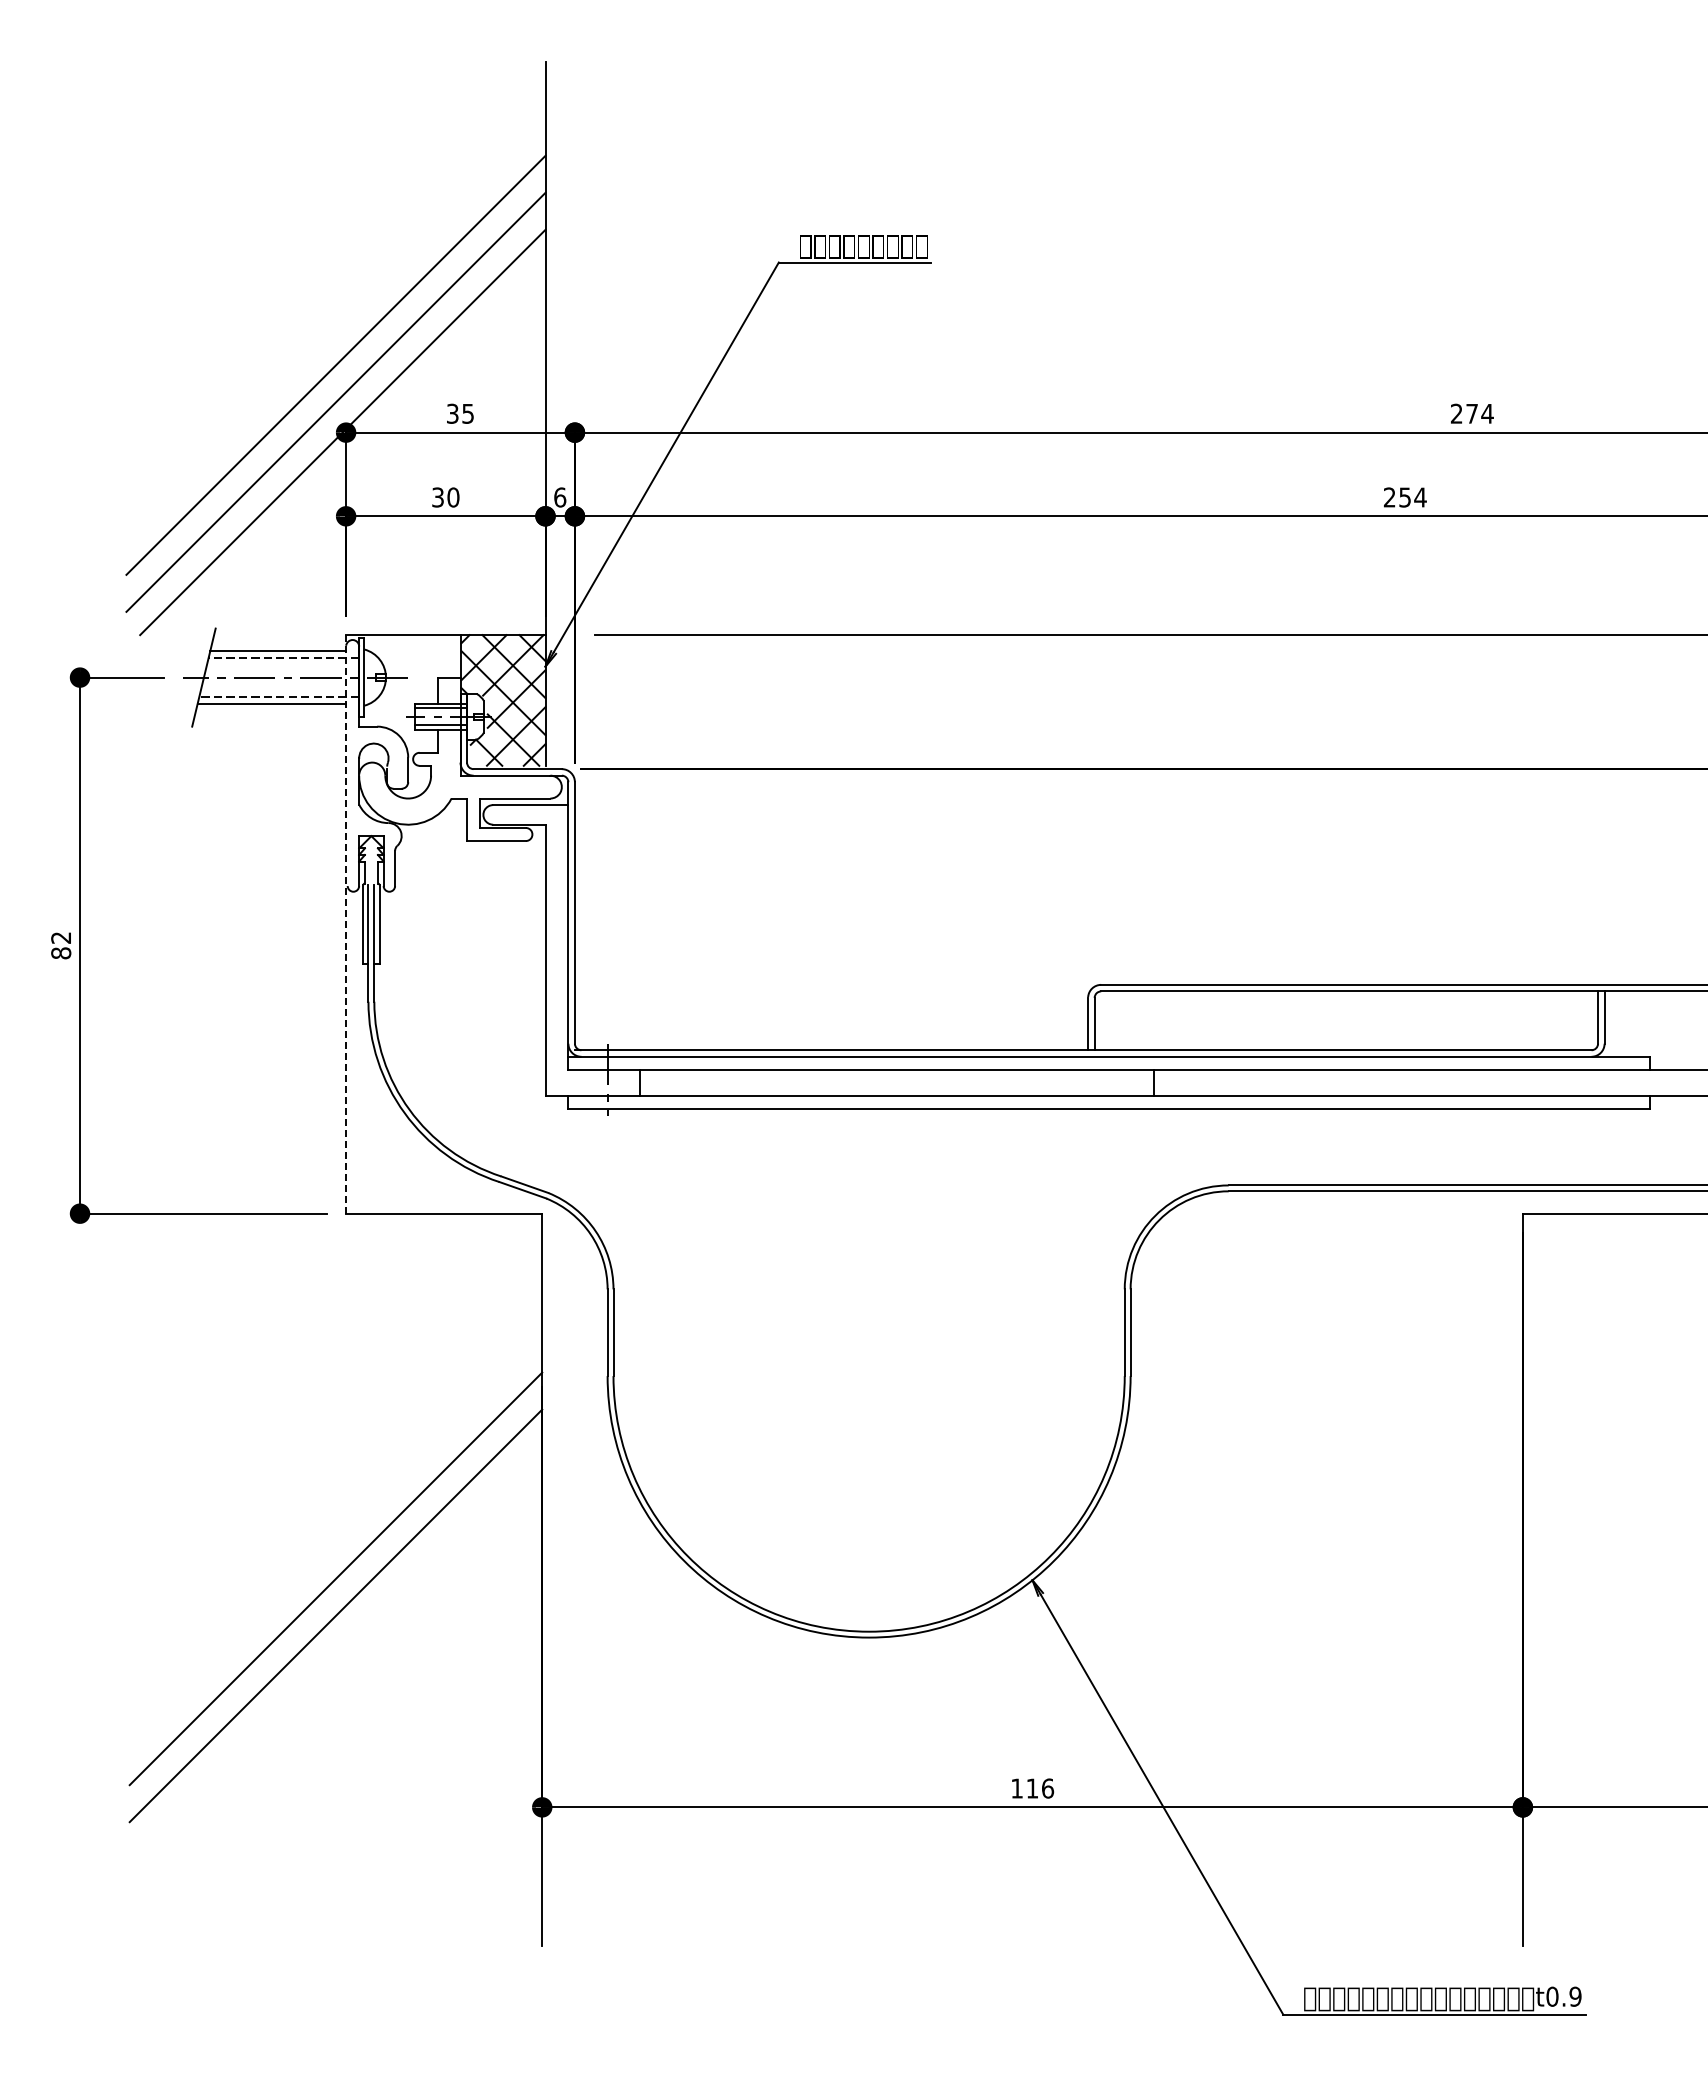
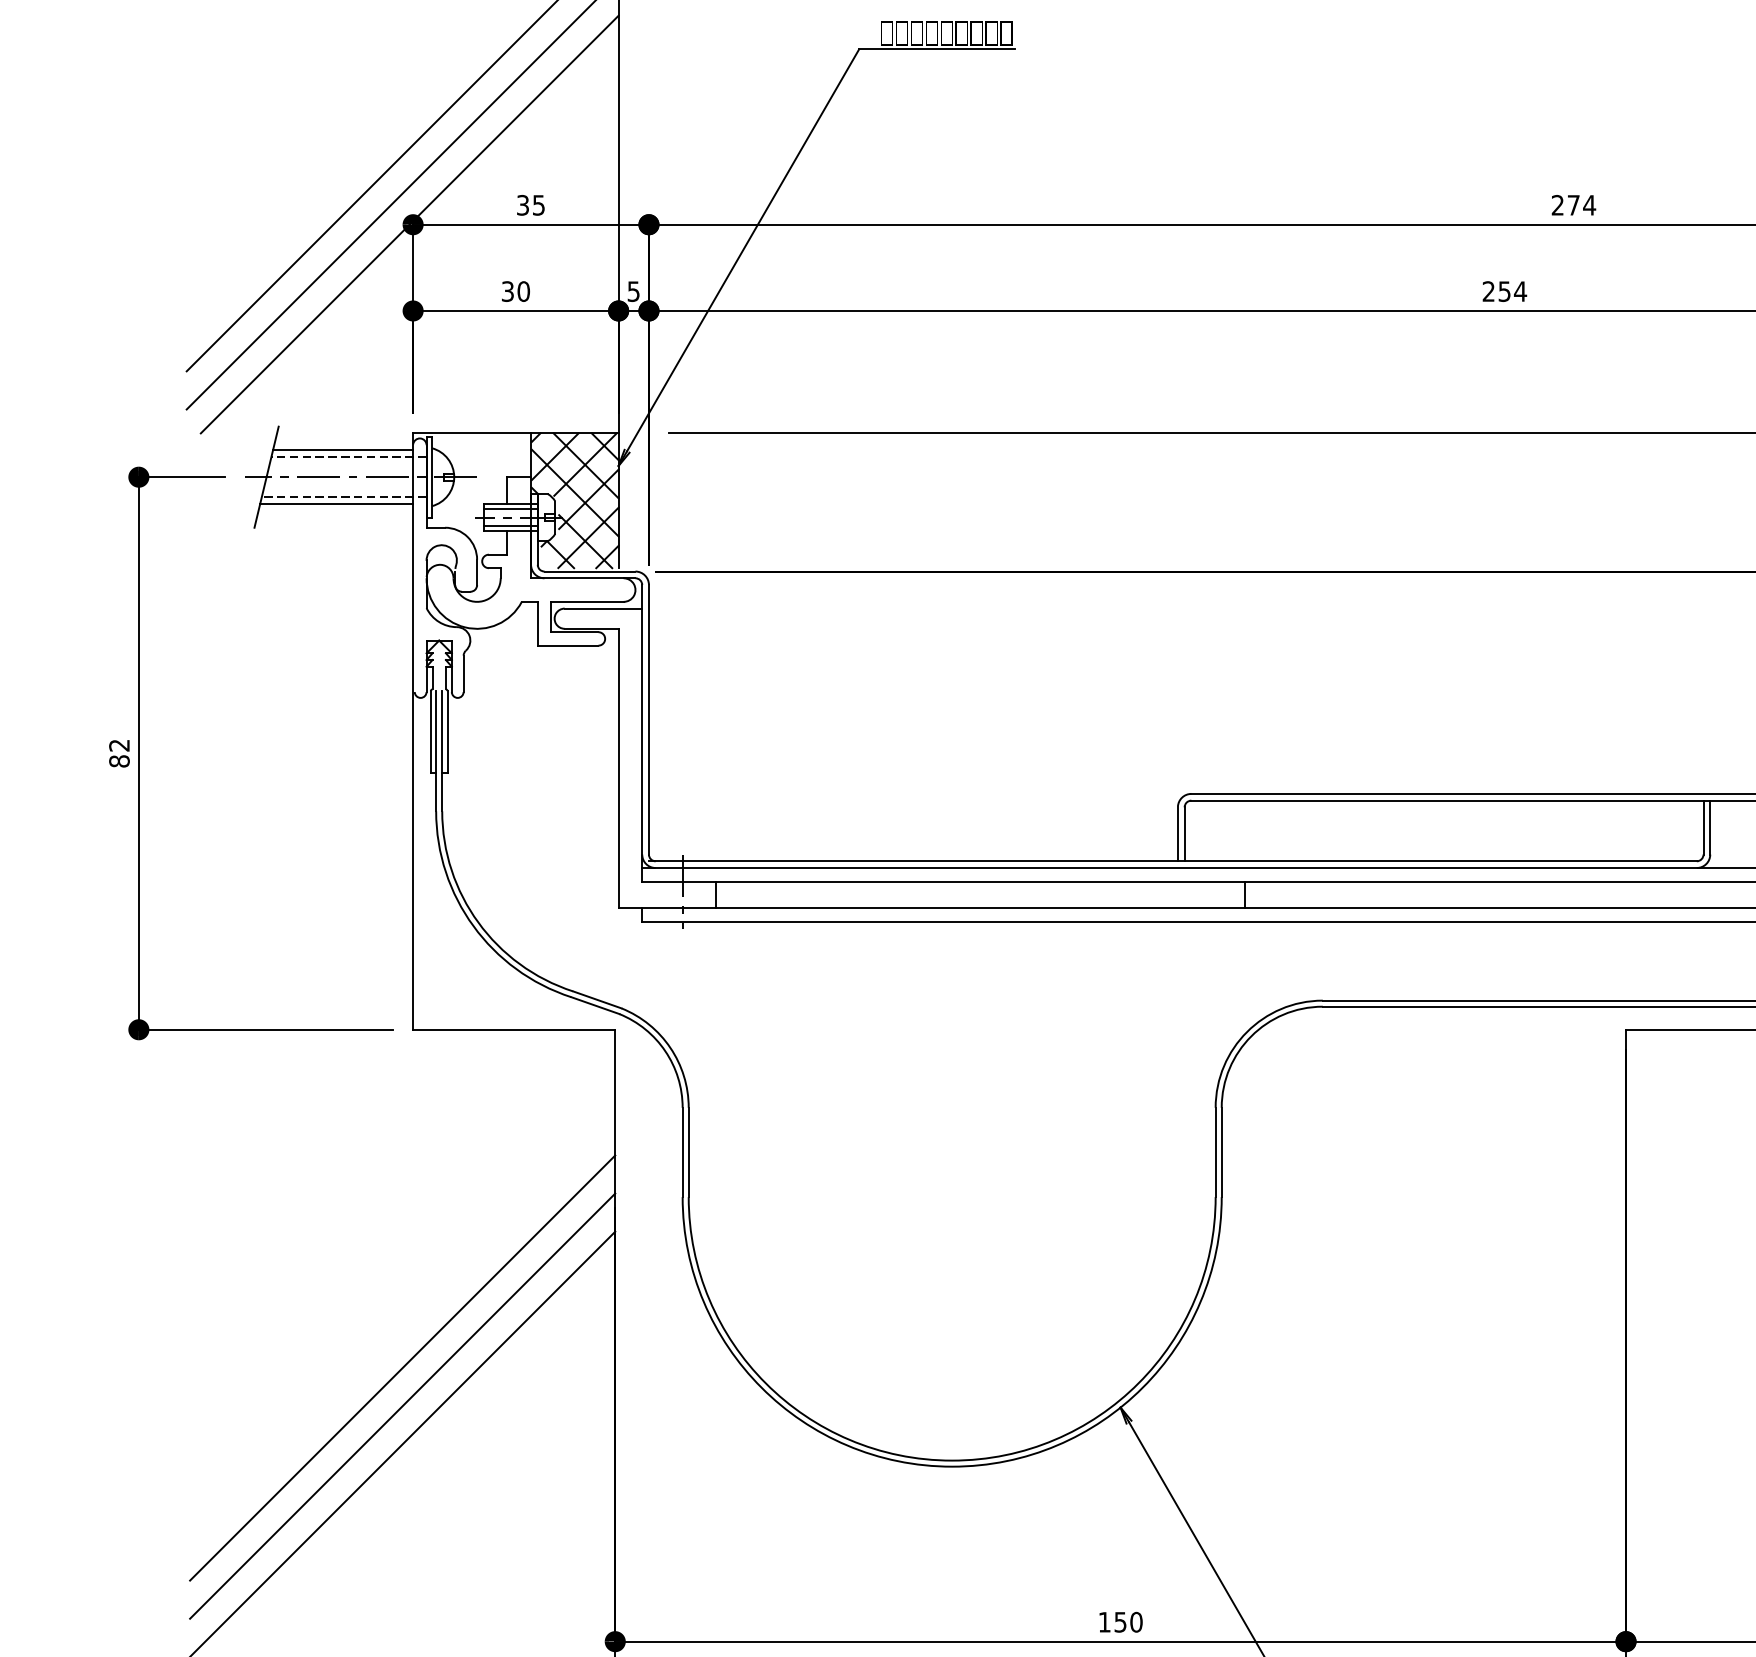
text: (560, 497) -> (634, 291), 6 -> 5
line: (346, 924) -> (413, 731), dashed -> solid
line: (335, 1541) -> (402, 1367), added
text: (1040, 1788) -> (1128, 1622), 116 -> 150

